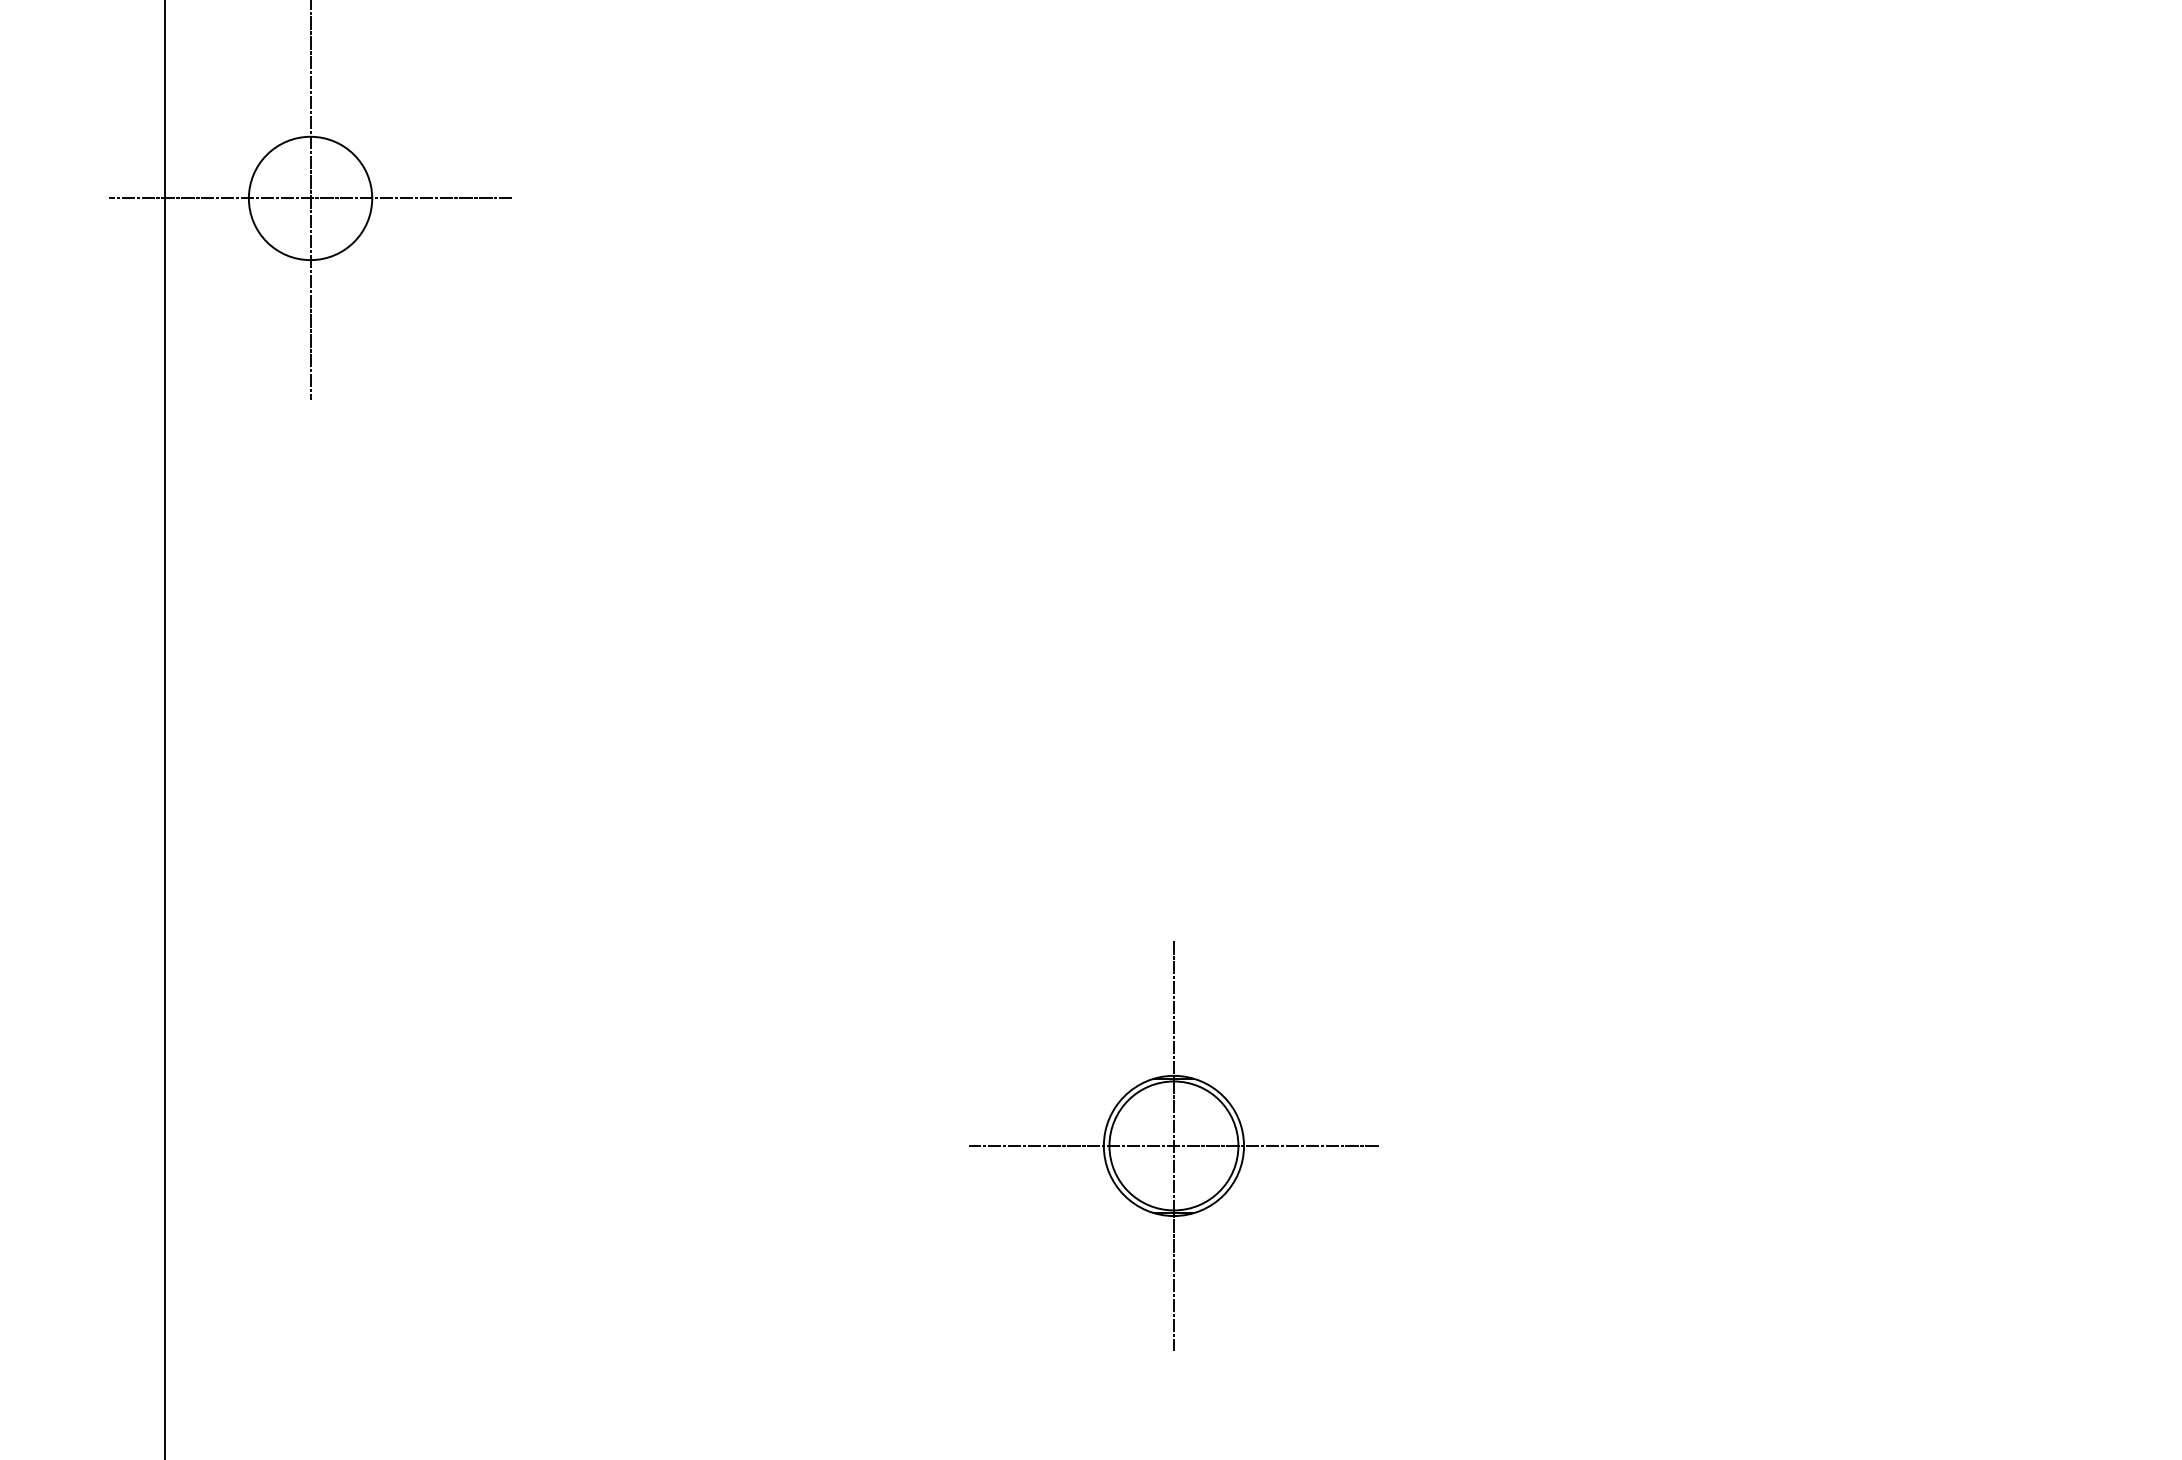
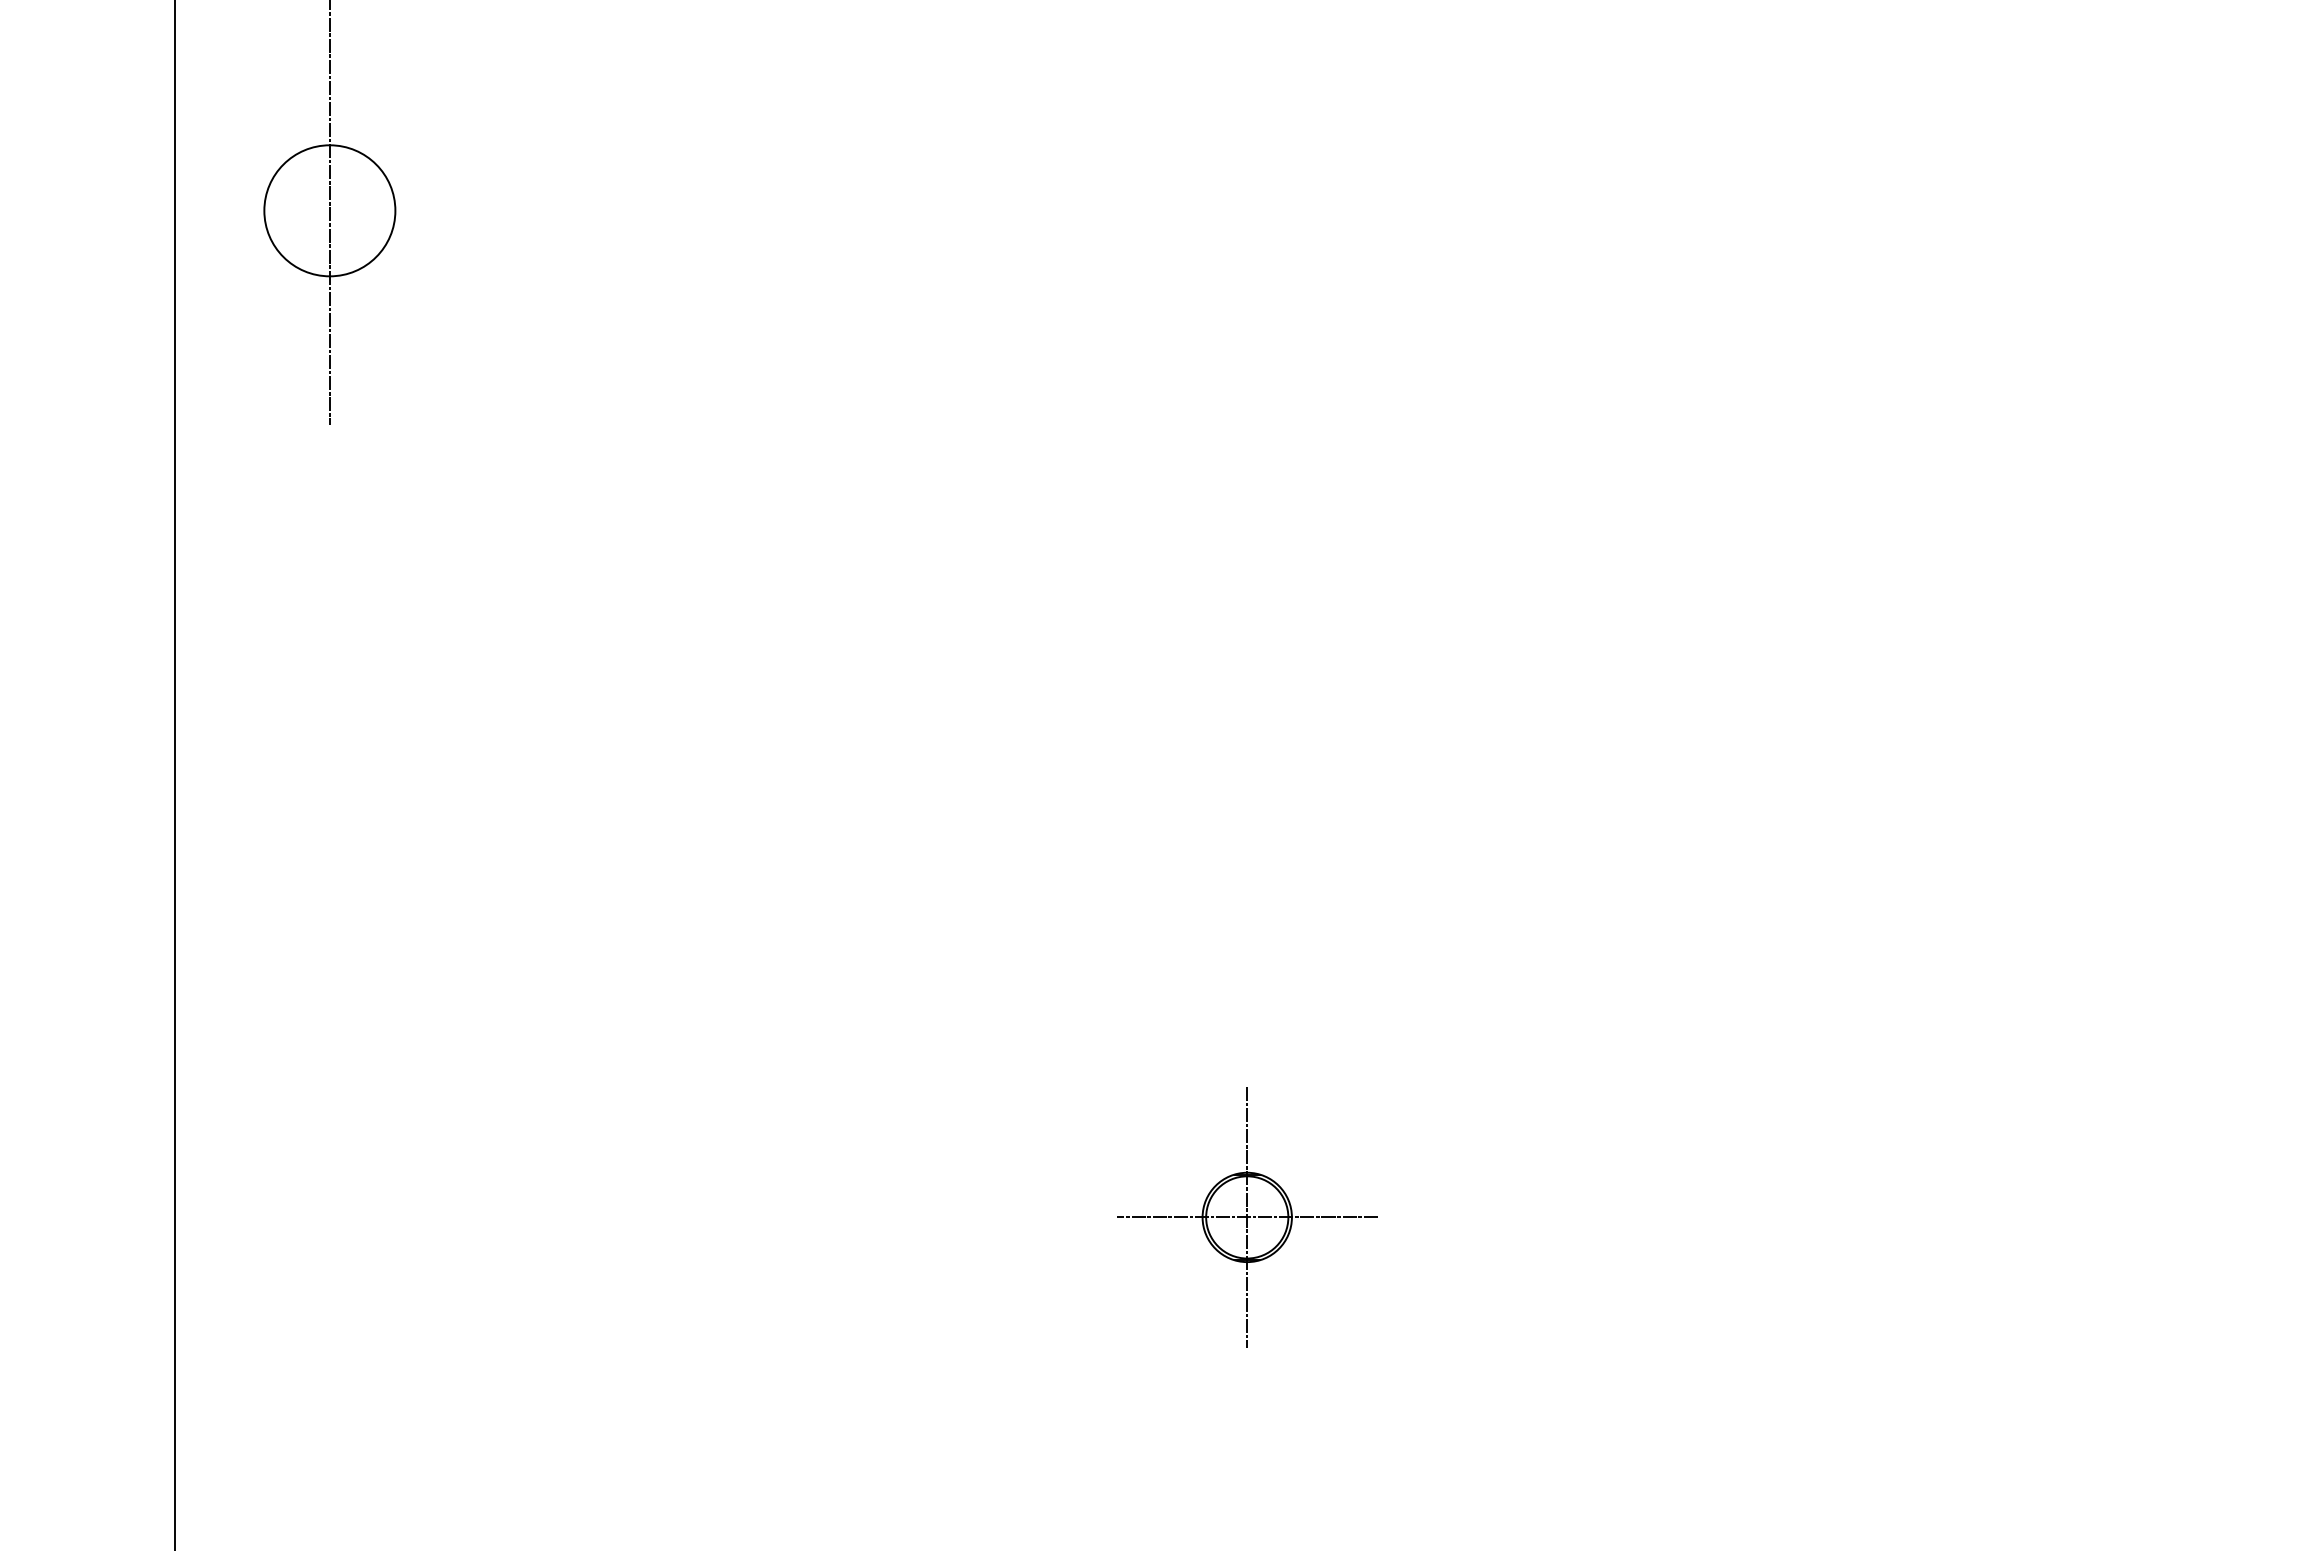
line: (310, 198) -> (329, 210), removed
part: (1174, 1146) -> (1247, 1217), size x0.6

